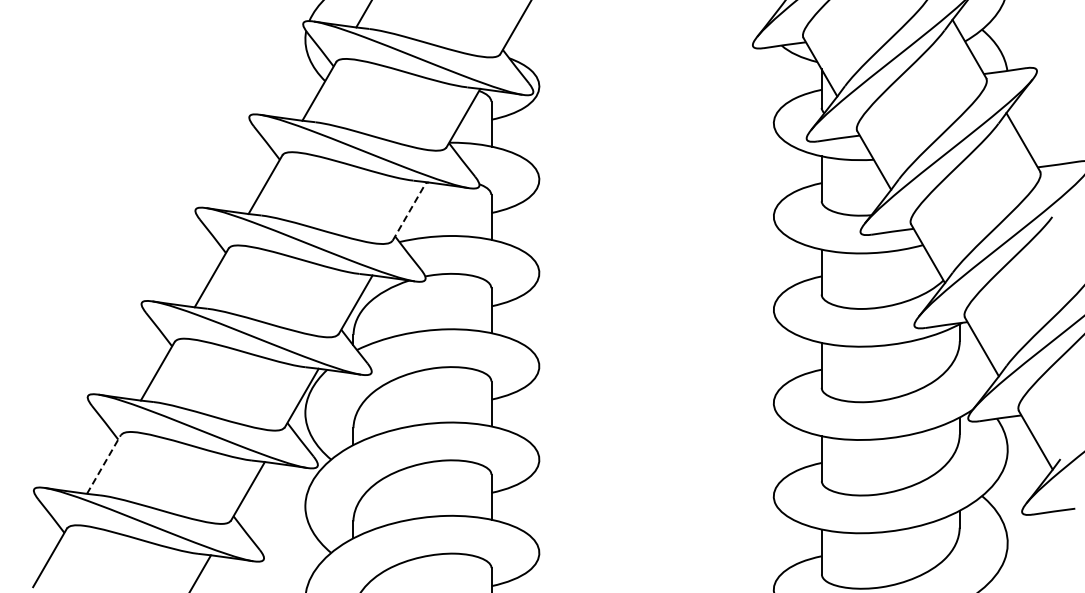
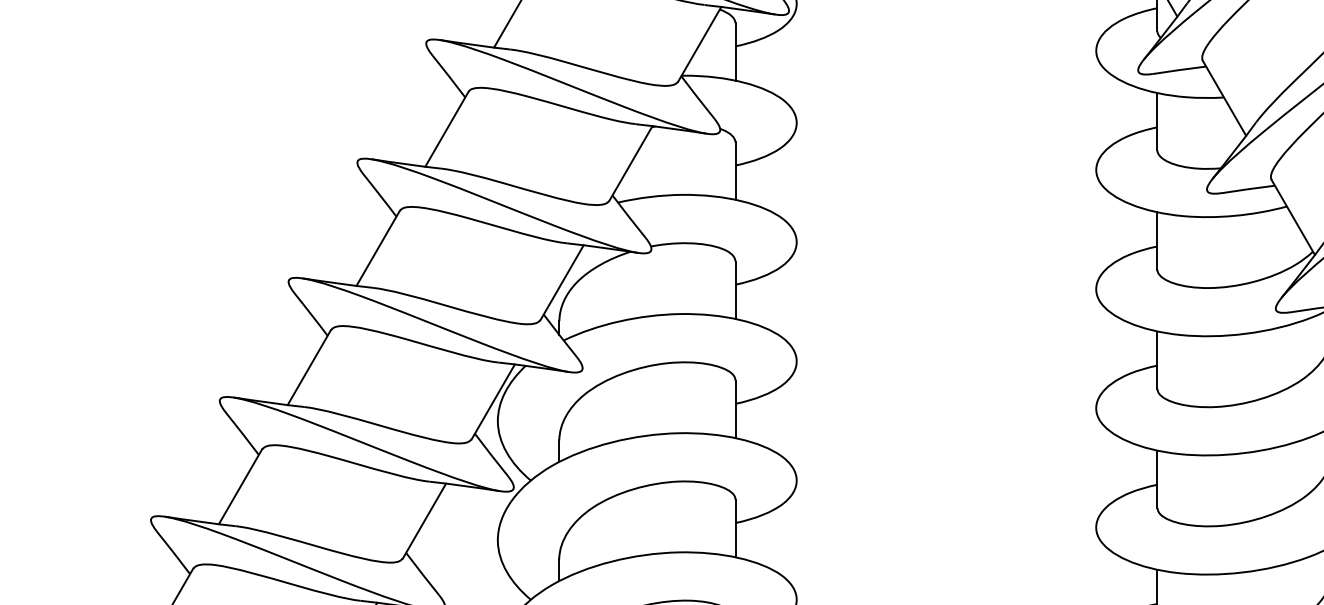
line: (409, 211) -> (630, 163), dashed -> solid
line: (103, 464) -> (239, 486), dashed -> solid

